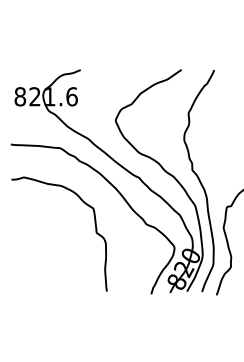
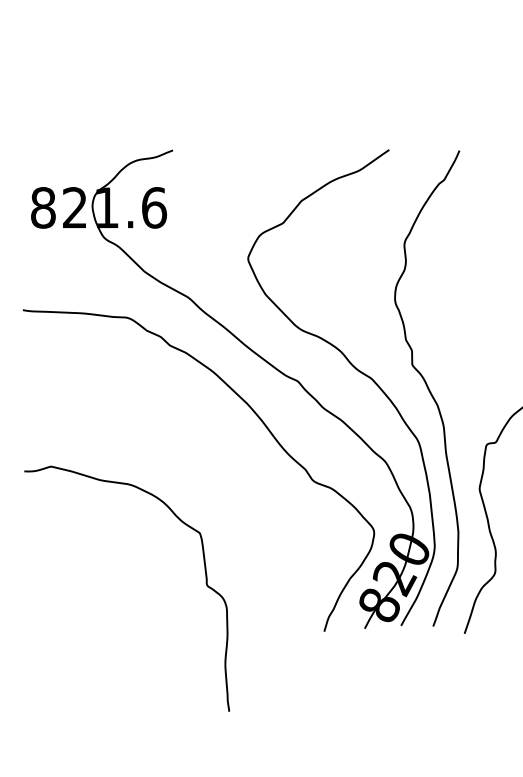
curve: (95, 232) -> (204, 584), moved

